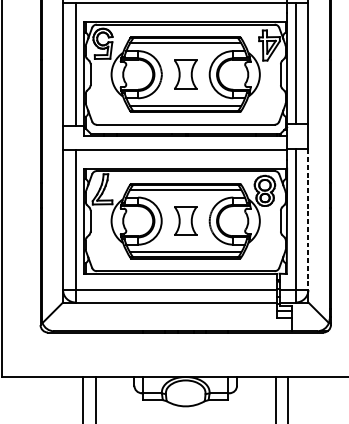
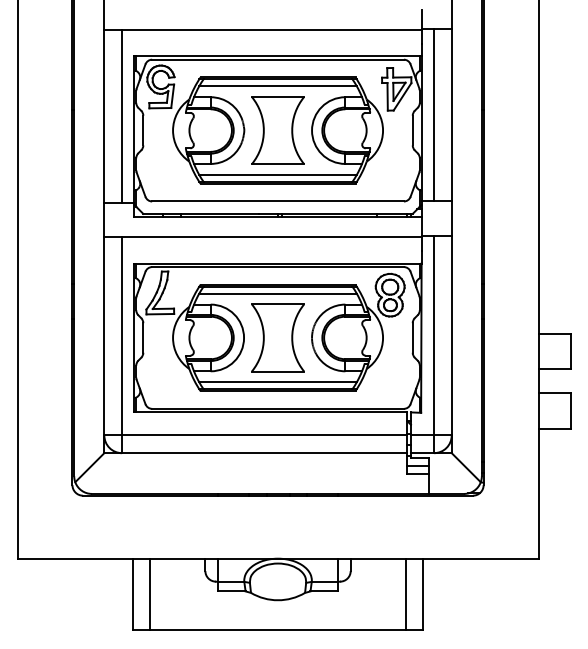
part: (185, 74) -> (277, 130), size x1.67
line: (308, 219) -> (451, 335), dashed -> solid
part: (185, 220) -> (277, 337), size x1.67

